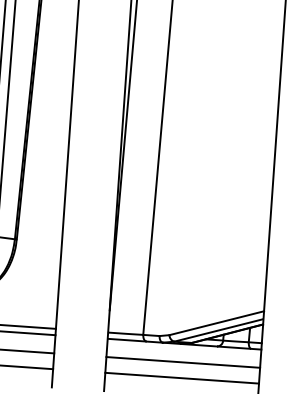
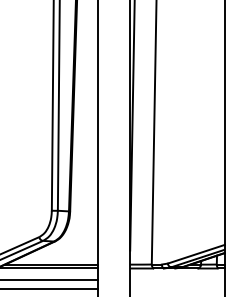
line: (183, 362) -> (177, 279), removed
line: (182, 378) -> (177, 289), removed

